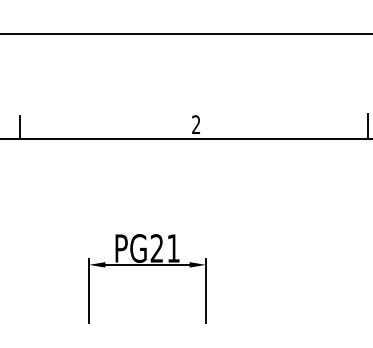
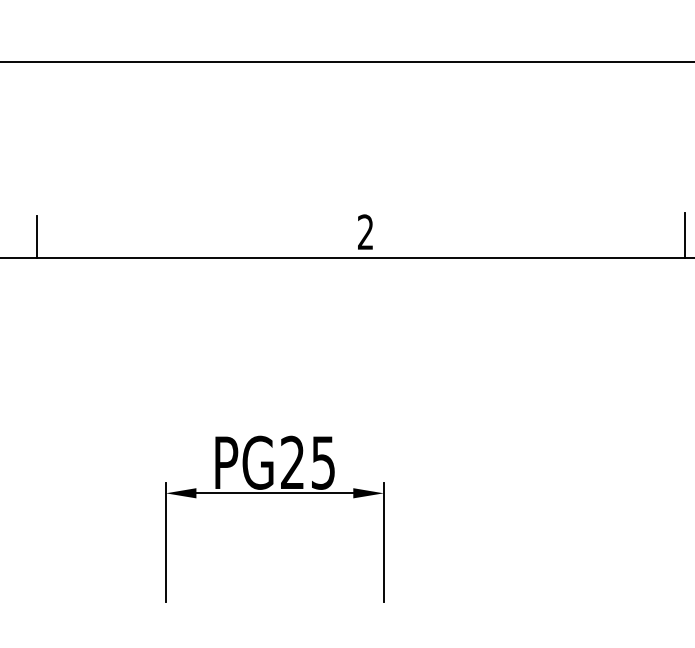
text: (173, 248) -> (323, 462), PG21 -> PG25

